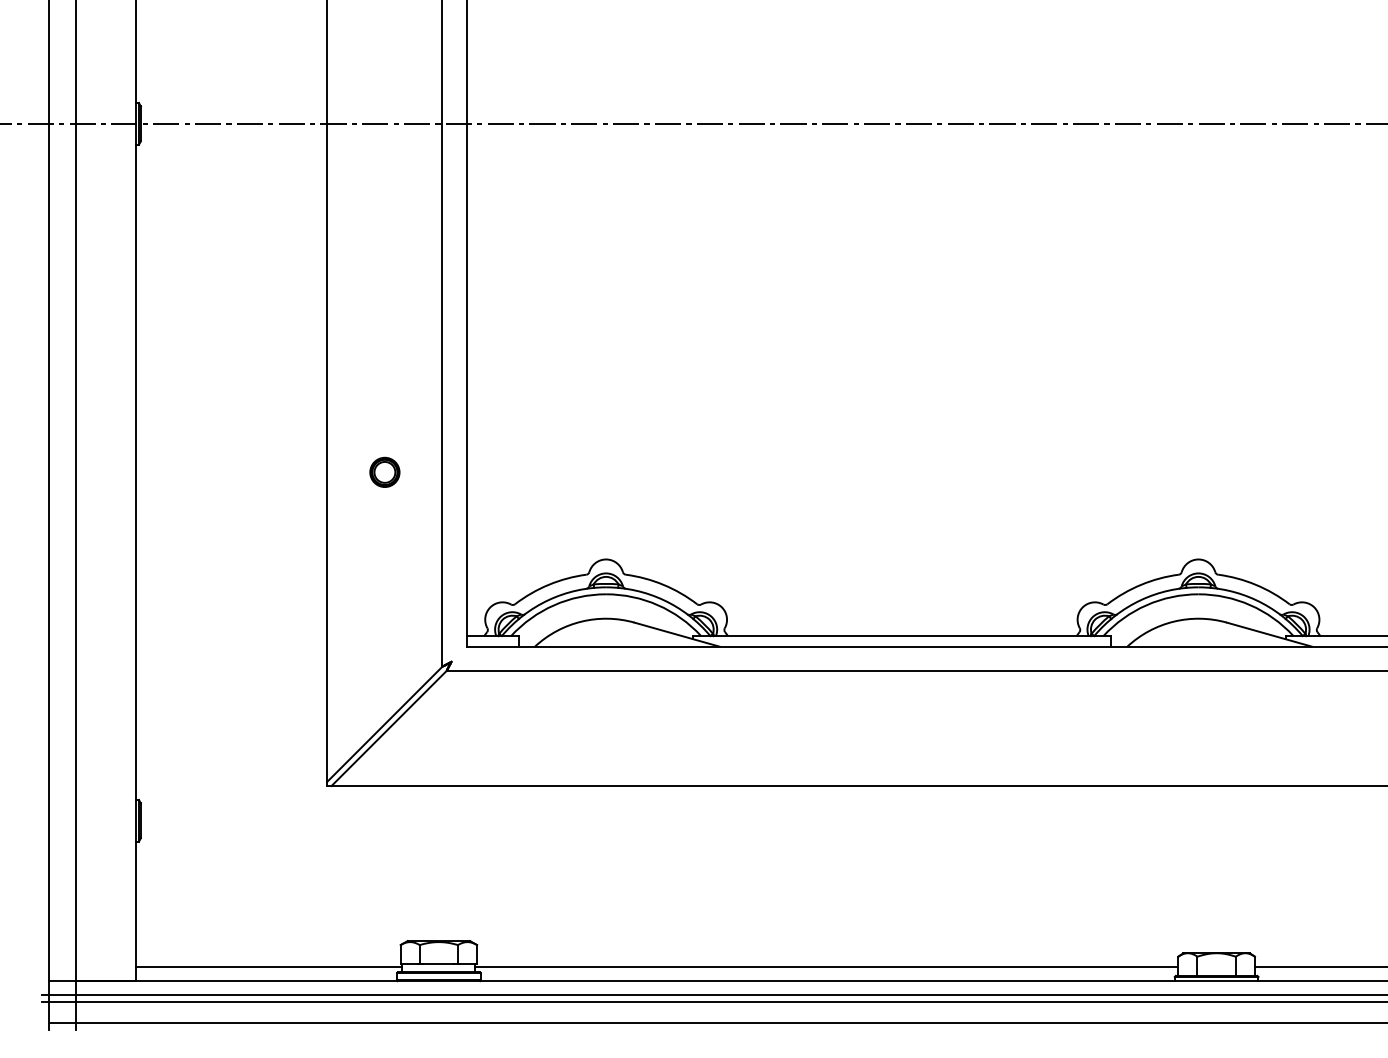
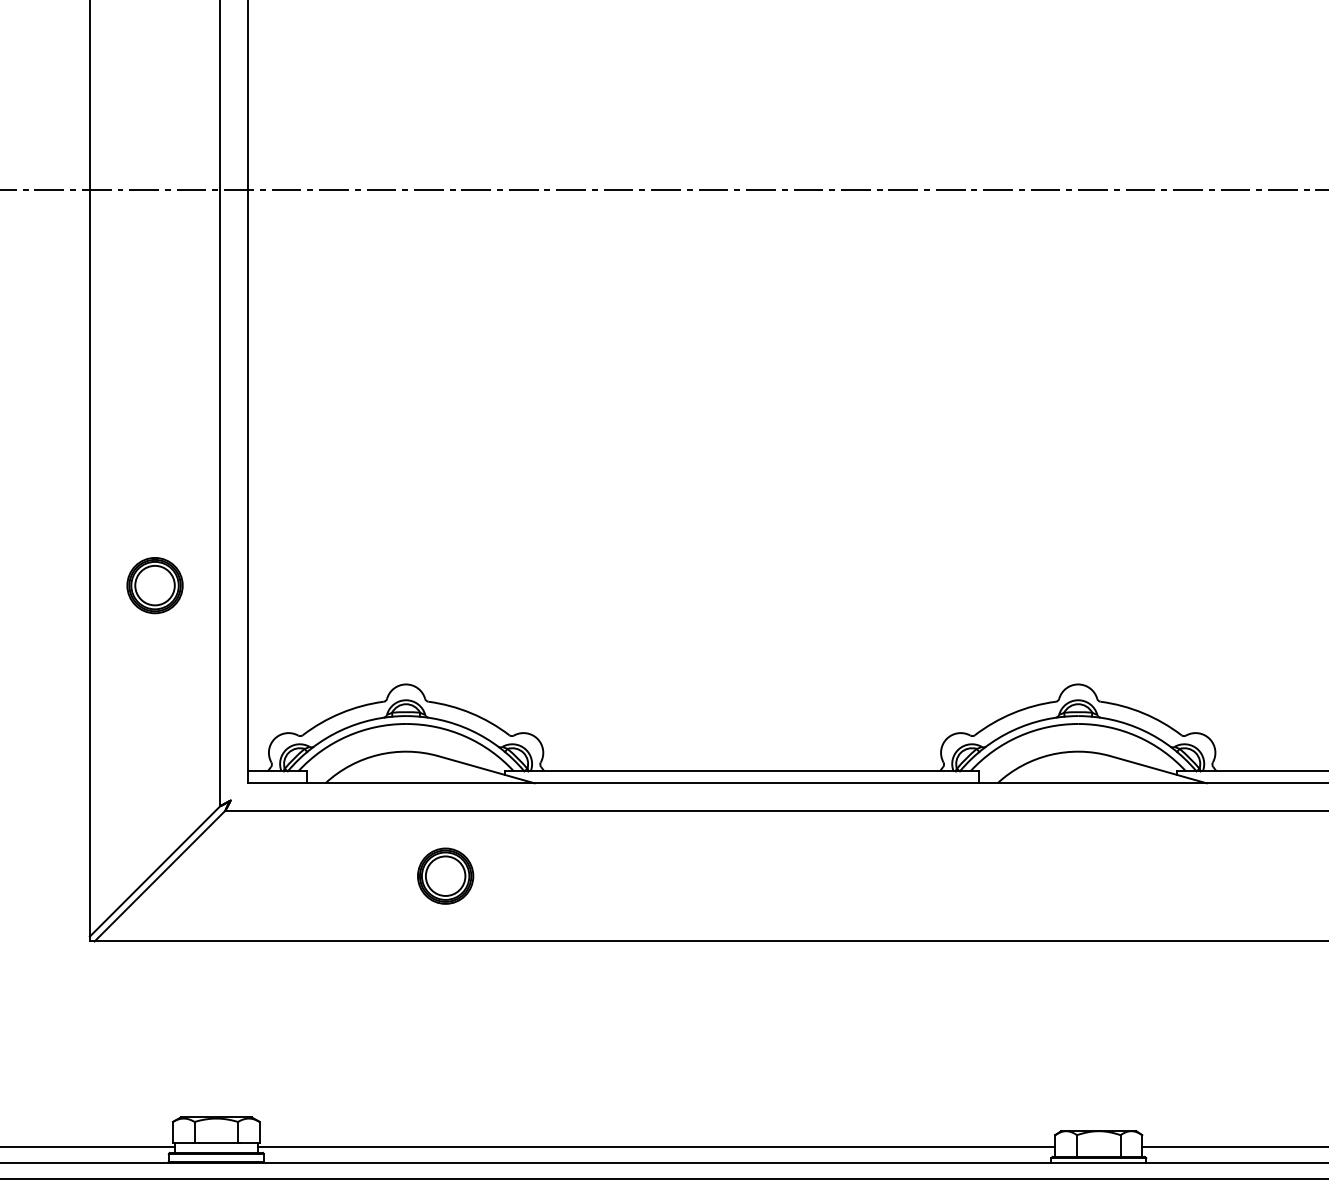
part: (384, 472) -> (154, 585), size x1.67
part: (640, 728) -> (445, 876), added

